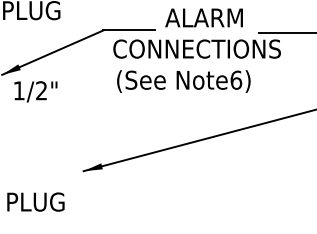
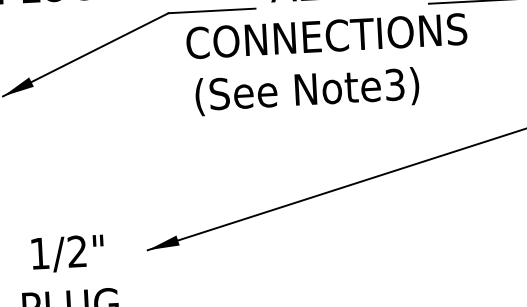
text: (236, 79) -> (395, 83), Note6) -> Note3)
text: (35, 91) -> (67, 253), moved

